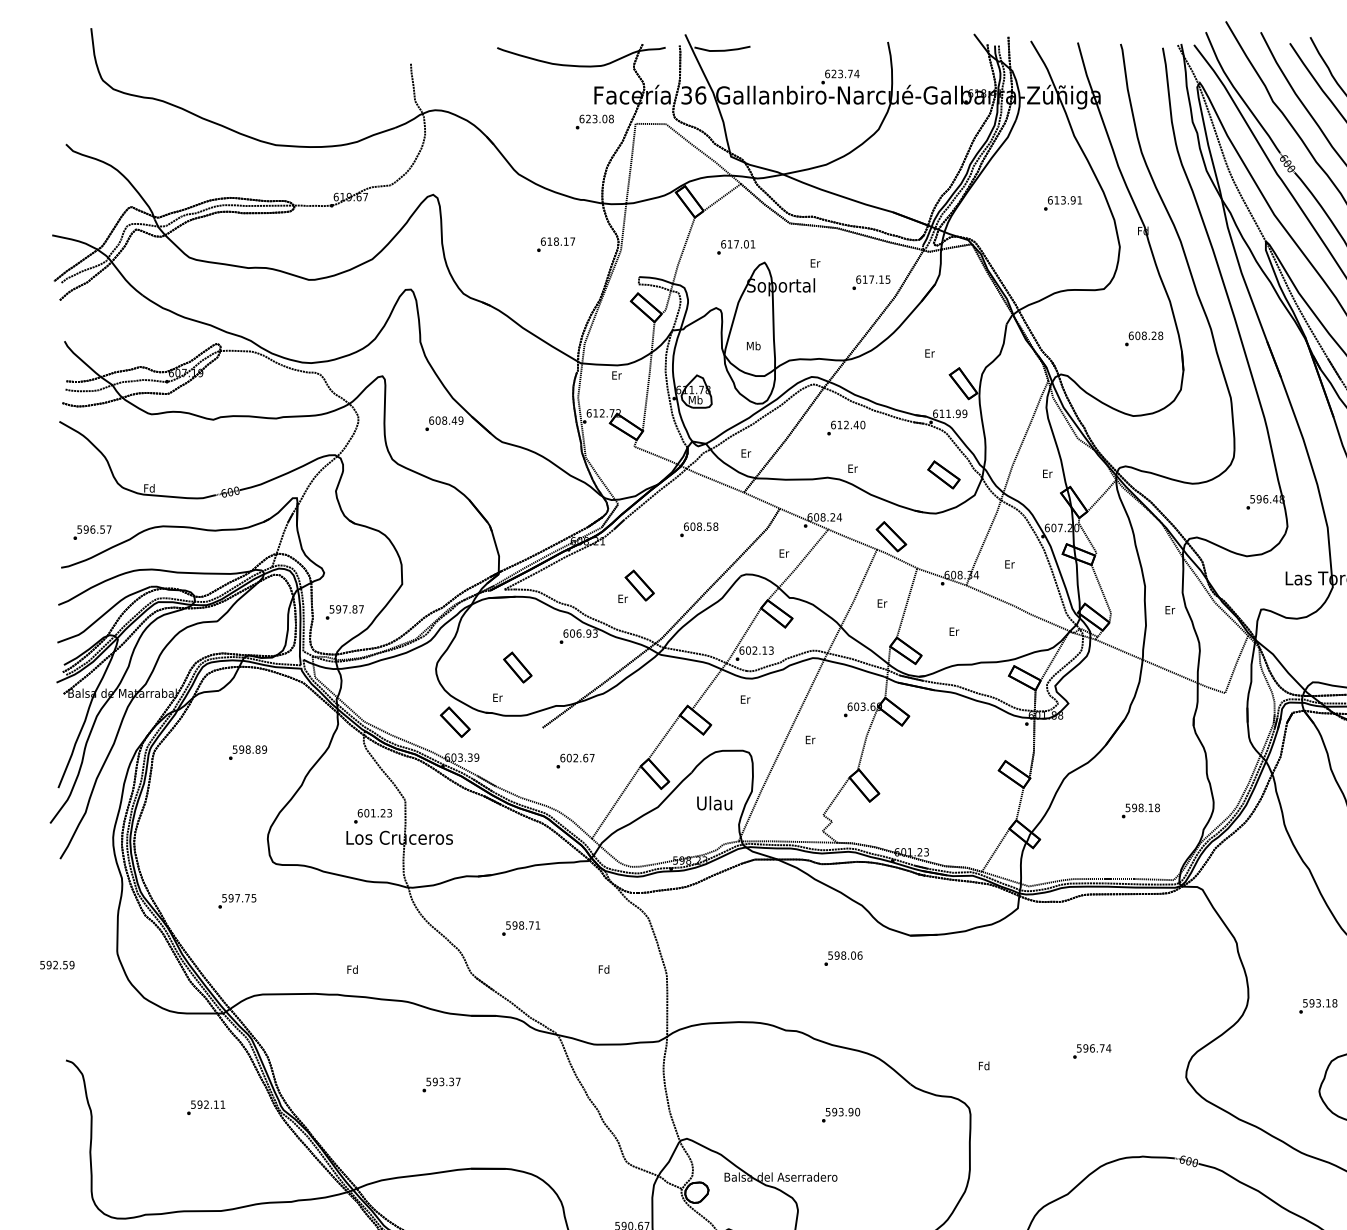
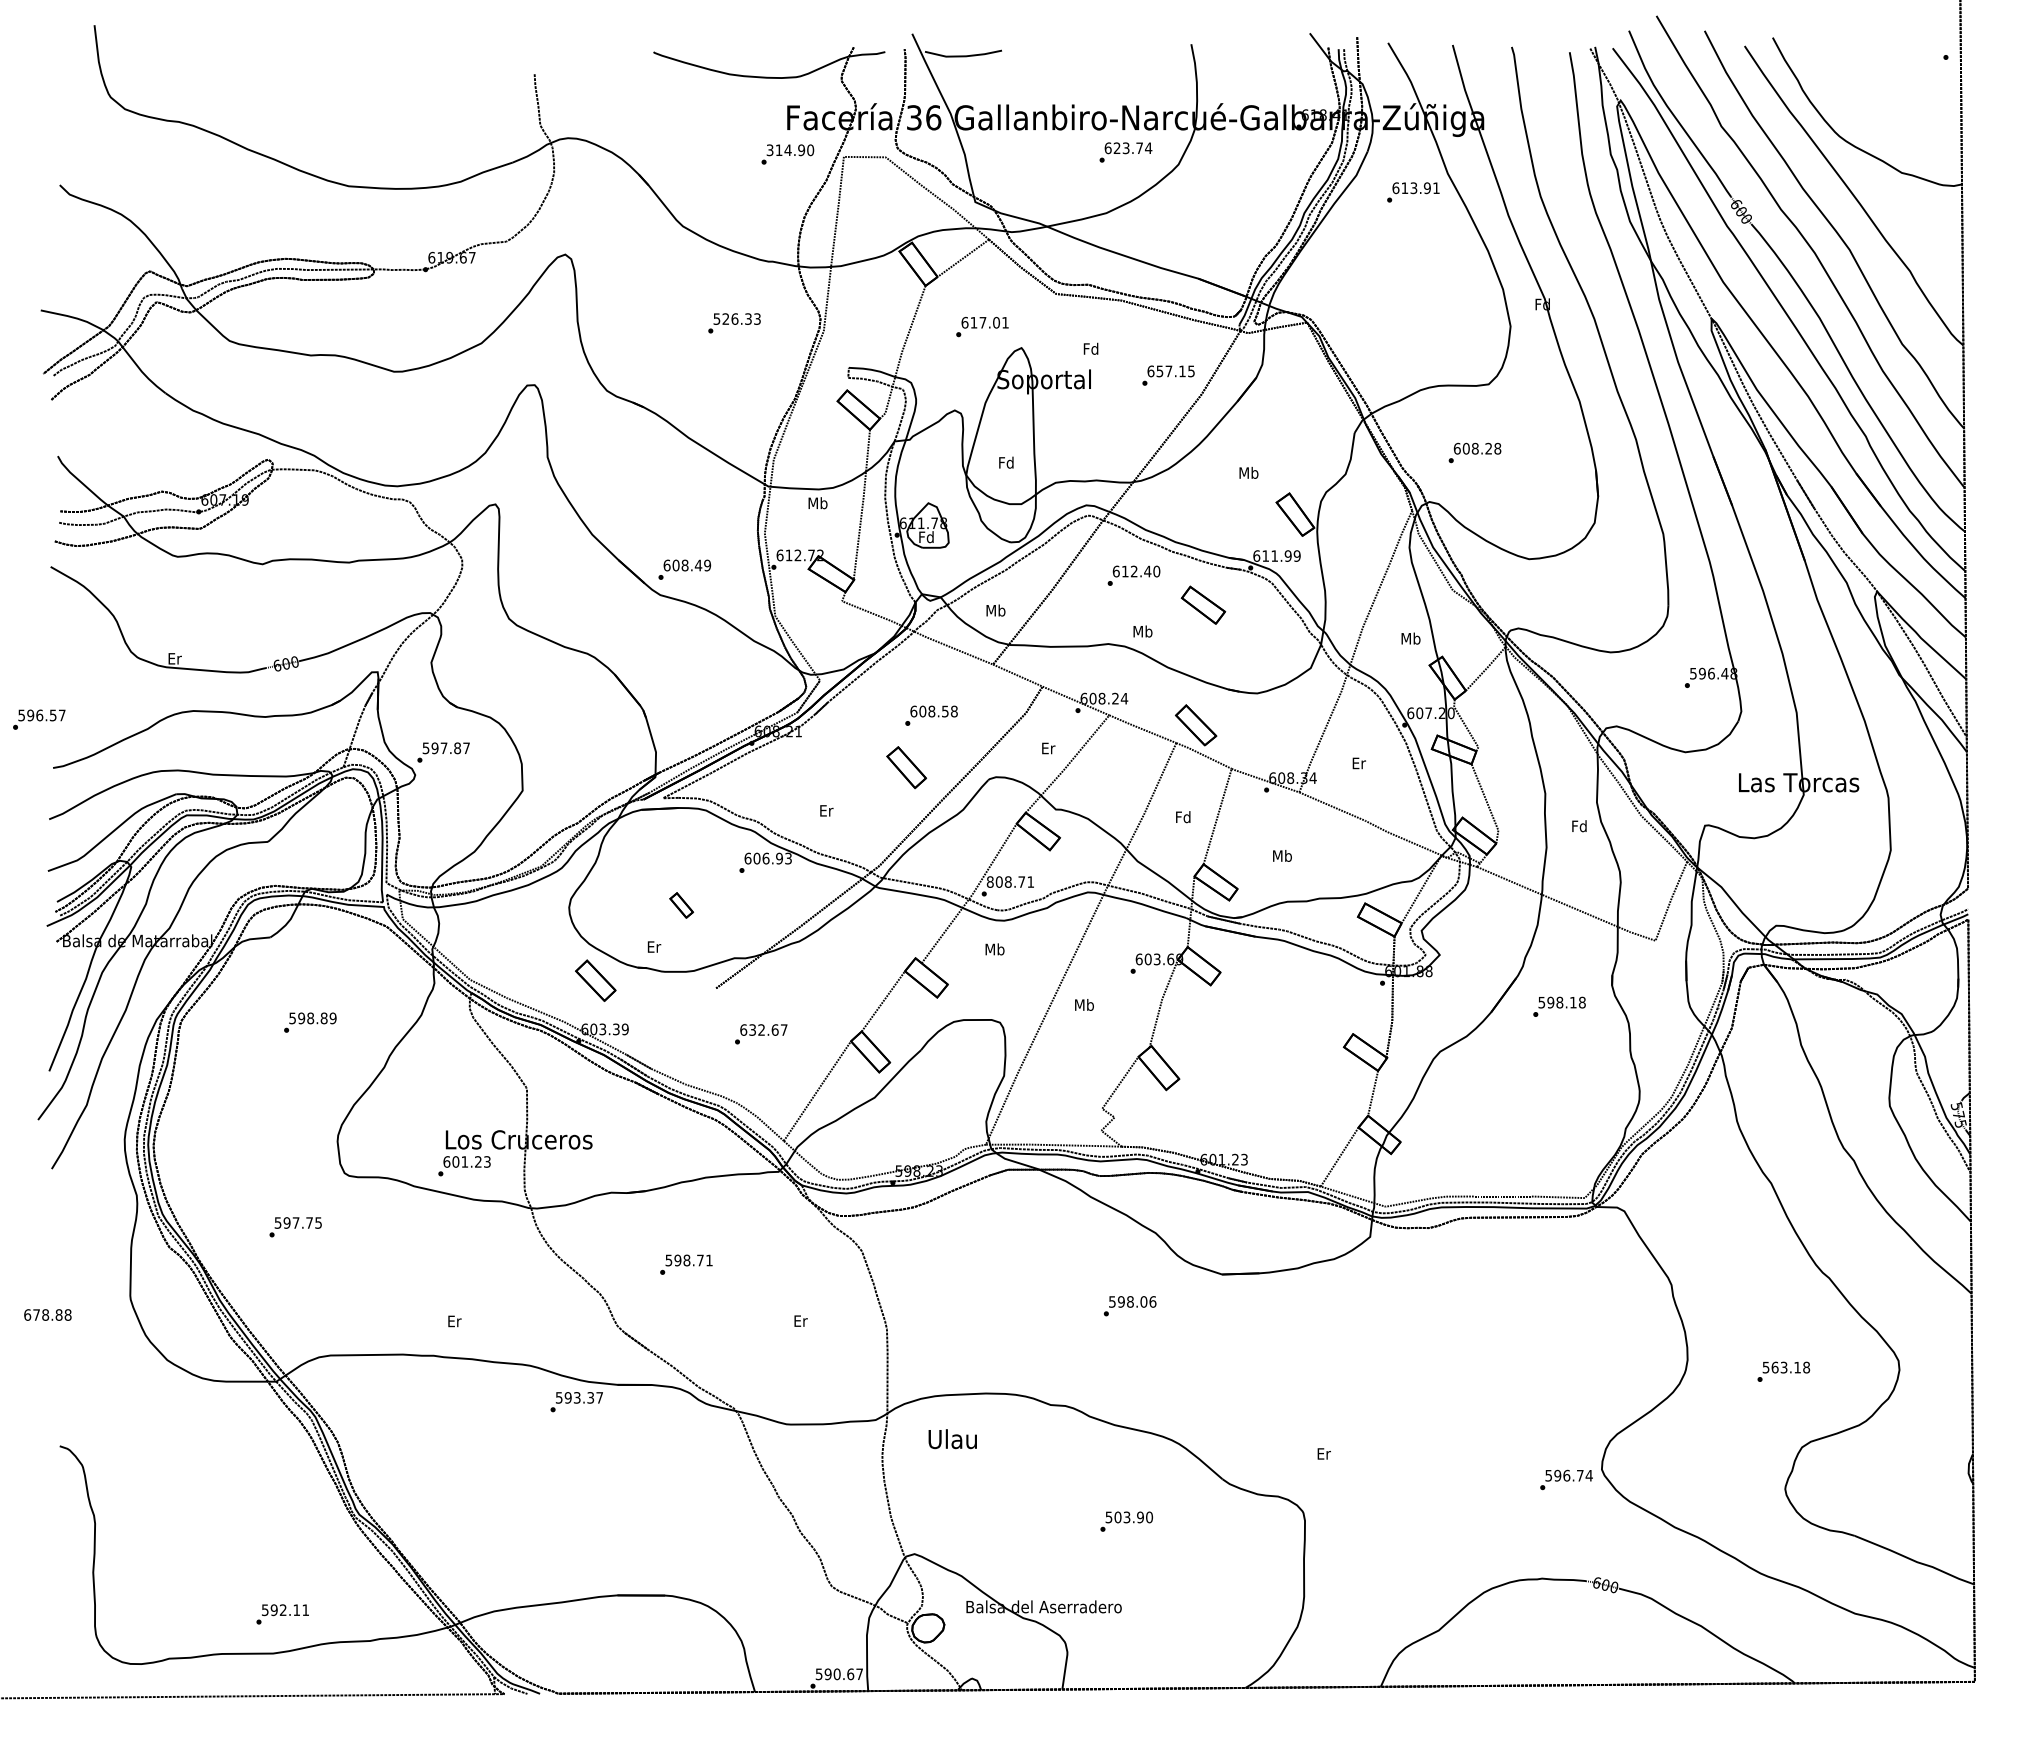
text: (840, 77) -> (1125, 152), moved
text: (596, 119) -> (790, 150), 623.08 -> 314.90
text: (1063, 203) -> (1413, 192), moved
text: (557, 241) -> (736, 318), 618.17 -> 526.33
text: (814, 263) -> (1090, 348), Er -> Fd
text: (864, 279) -> (1159, 371), 617.15 -> 657.15
text: (1143, 338) -> (1474, 452), moved
text: (753, 345) -> (1006, 462), Mb -> Fd
text: (929, 353) -> (1248, 472), Er -> Mb
text: (616, 375) -> (817, 503), Er -> Mb
text: (695, 400) -> (926, 537), Mb -> Fd
text: (444, 423) -> (684, 569), moved
text: (745, 453) -> (995, 610), Er -> Mb
text: (852, 468) -> (1142, 631), Er -> Mb
text: (1047, 473) -> (1410, 638), Er -> Mb
part: (944, 474) -> (1203, 604), moved
text: (149, 488) -> (174, 658), Fd -> Er
text: (92, 532) -> (39, 719), moved
part: (639, 585) -> (906, 767), moved
text: (882, 603) -> (1183, 817), Er -> Fd
text: (1169, 610) -> (1579, 826), Er -> Fd
text: (344, 612) -> (443, 752), moved
text: (954, 631) -> (1282, 855), Er -> Mb
text: (756, 650) -> (1010, 881), 602.13 -> 808.71
part: (517, 667) -> (681, 905), size x0.6
text: (744, 699) -> (994, 949), Er -> Mb
text: (810, 739) -> (1084, 1004), Er -> Mb
text: (569, 757) -> (752, 1029), 602.67 -> 632.67
text: (714, 803) -> (952, 1439), moved
text: (1140, 810) -> (1559, 1006), moved
text: (373, 816) -> (464, 1166), moved
text: (57, 964) -> (47, 1314), 592.59 -> 678.88
text: (352, 969) -> (454, 1321), Fd -> Er
text: (604, 969) -> (800, 1320), Fd -> Er
text: (1311, 1003) -> (1774, 1367), 593.18 -> 563.18
text: (1092, 1051) -> (1566, 1479), moved
text: (983, 1065) -> (1323, 1453), Fd -> Er
text: (441, 1085) -> (576, 1402), moved
text: (205, 1107) -> (282, 1614), moved
text: (834, 1112) -> (1117, 1517), 593.90 -> 503.90

